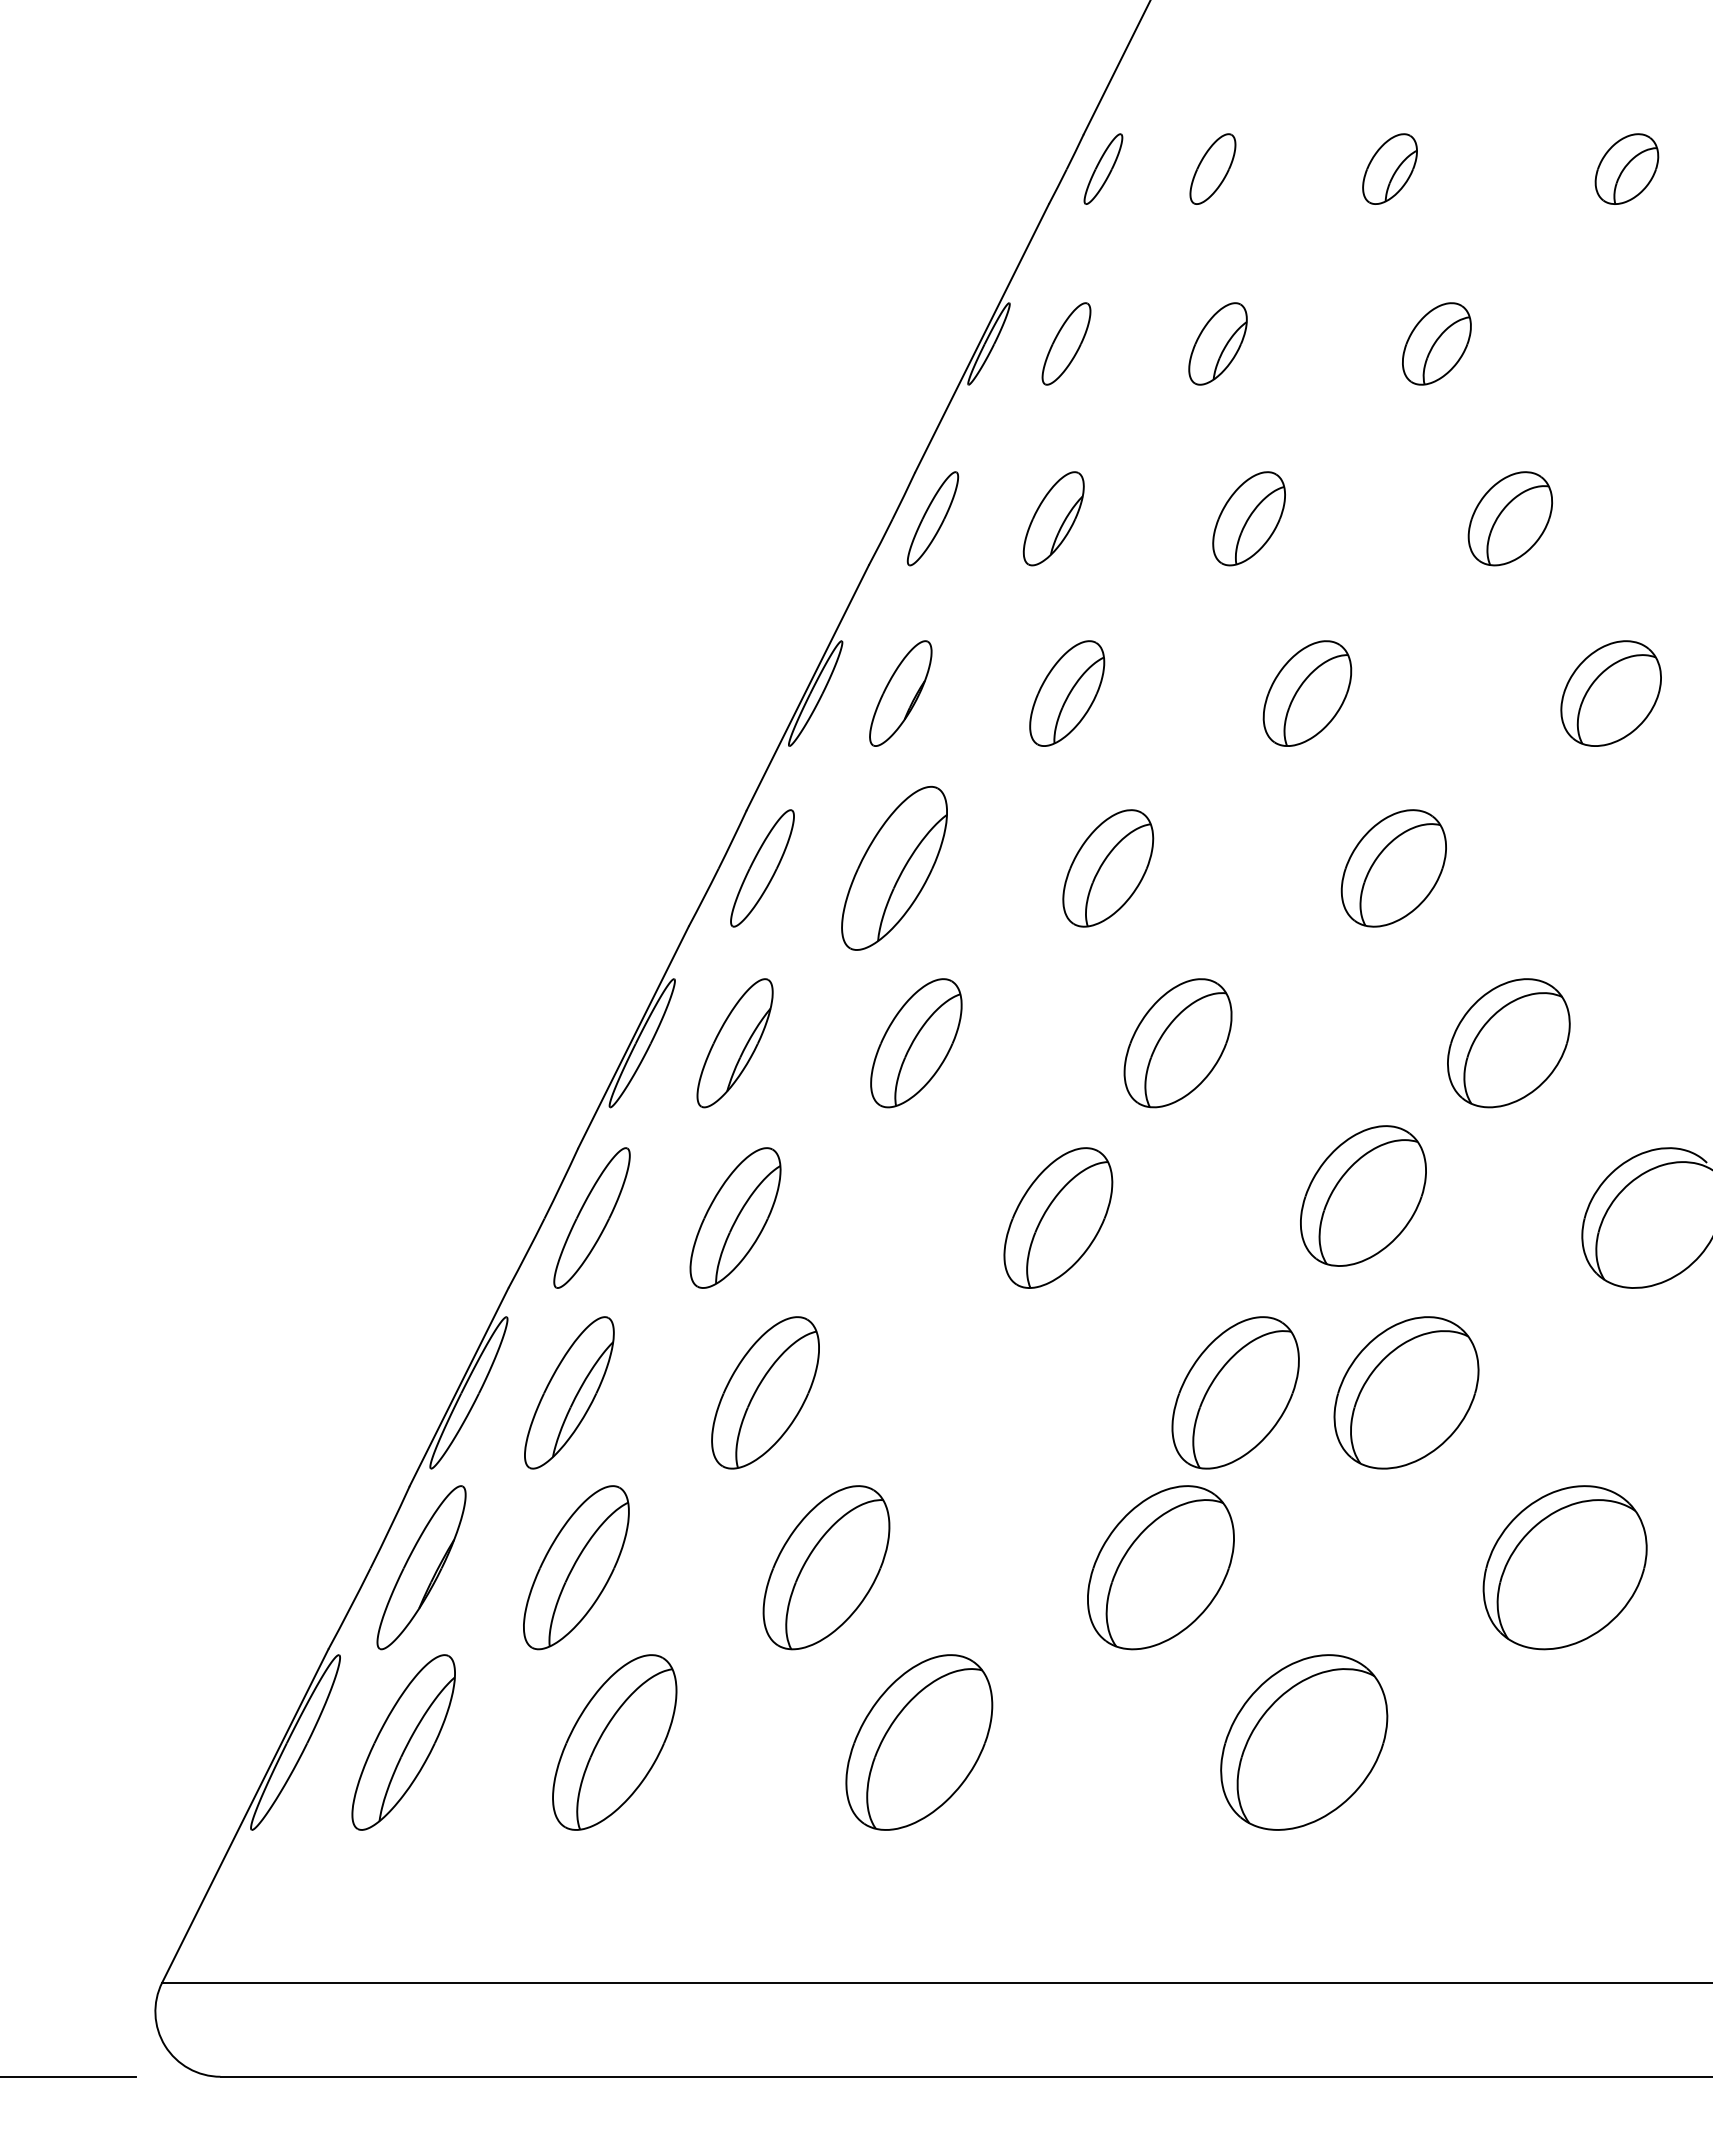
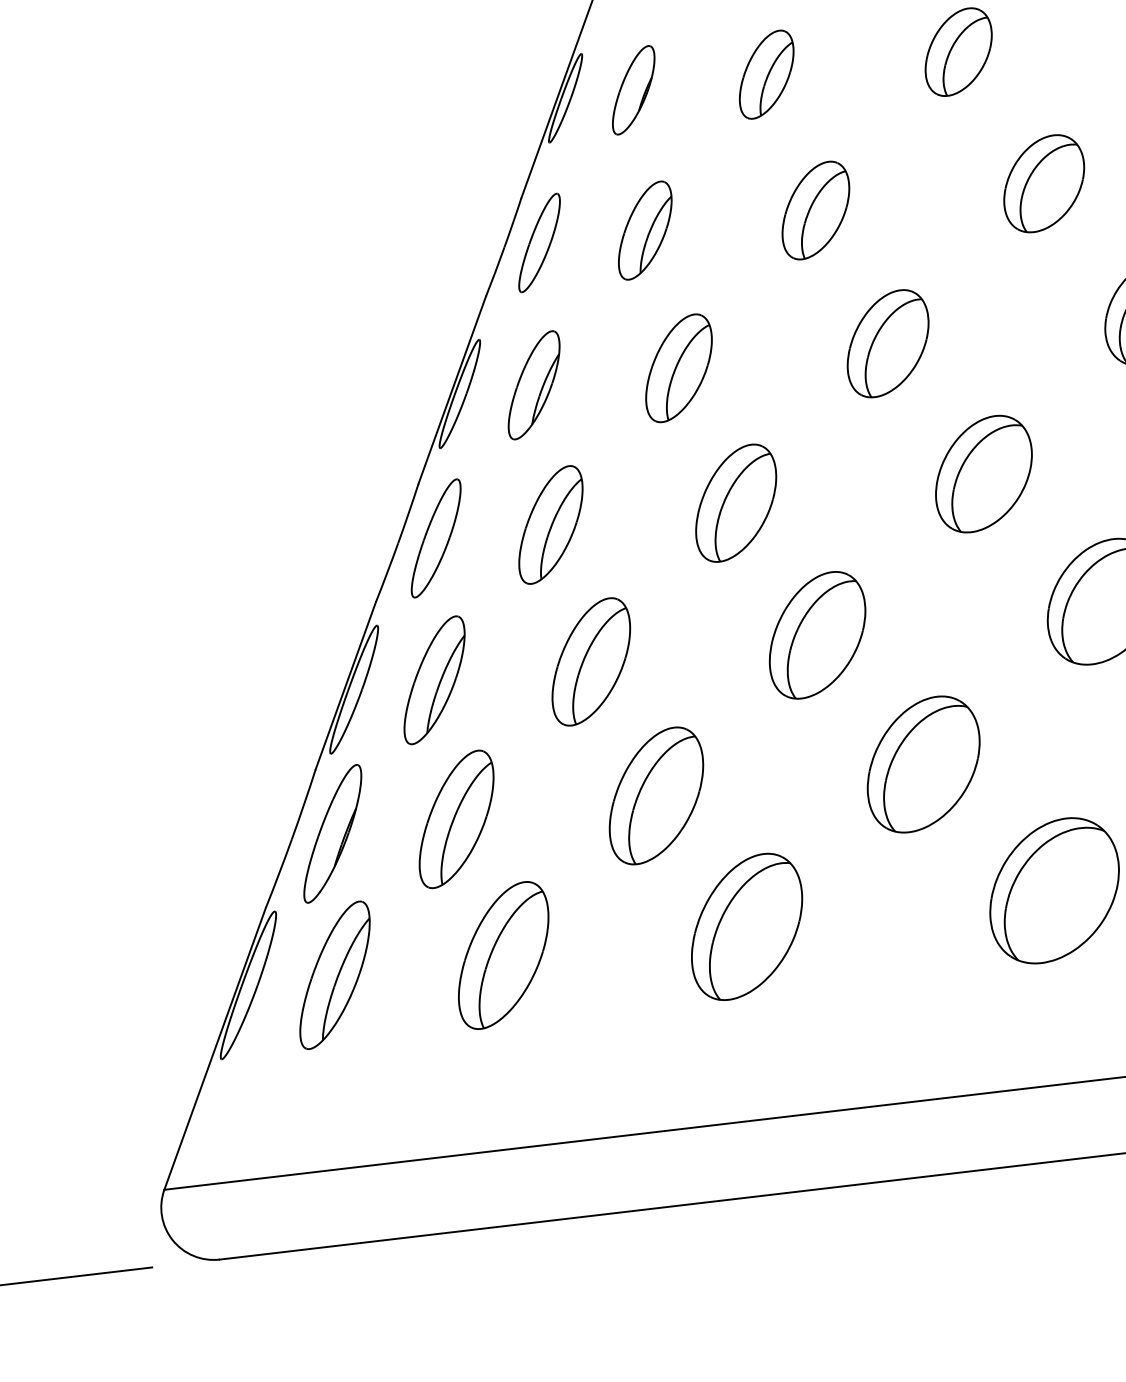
part: (894, 868) -> (645, 230), size x0.71
part: (1363, 1195) -> (983, 473), moved
part: (1058, 1217) -> (736, 502), moved
part: (1235, 1392) -> (817, 634), moved

